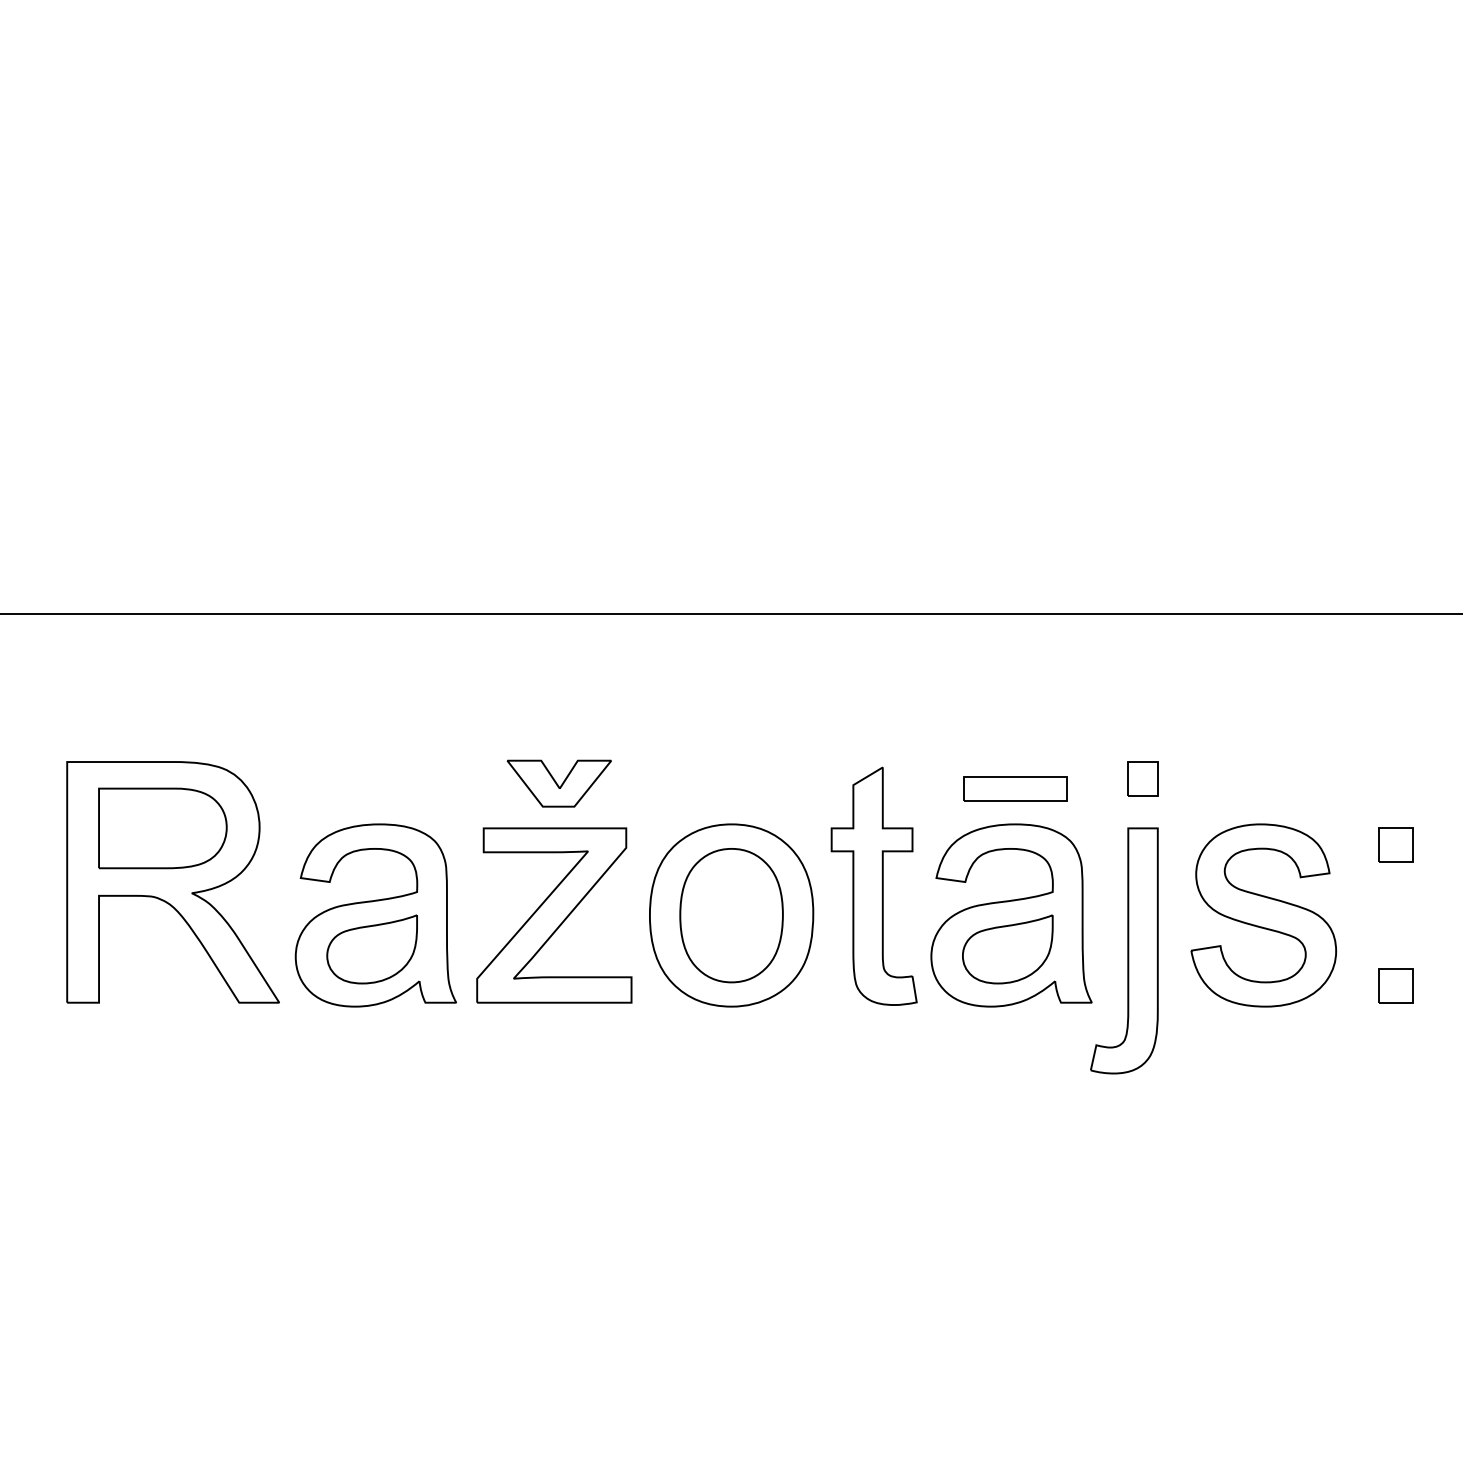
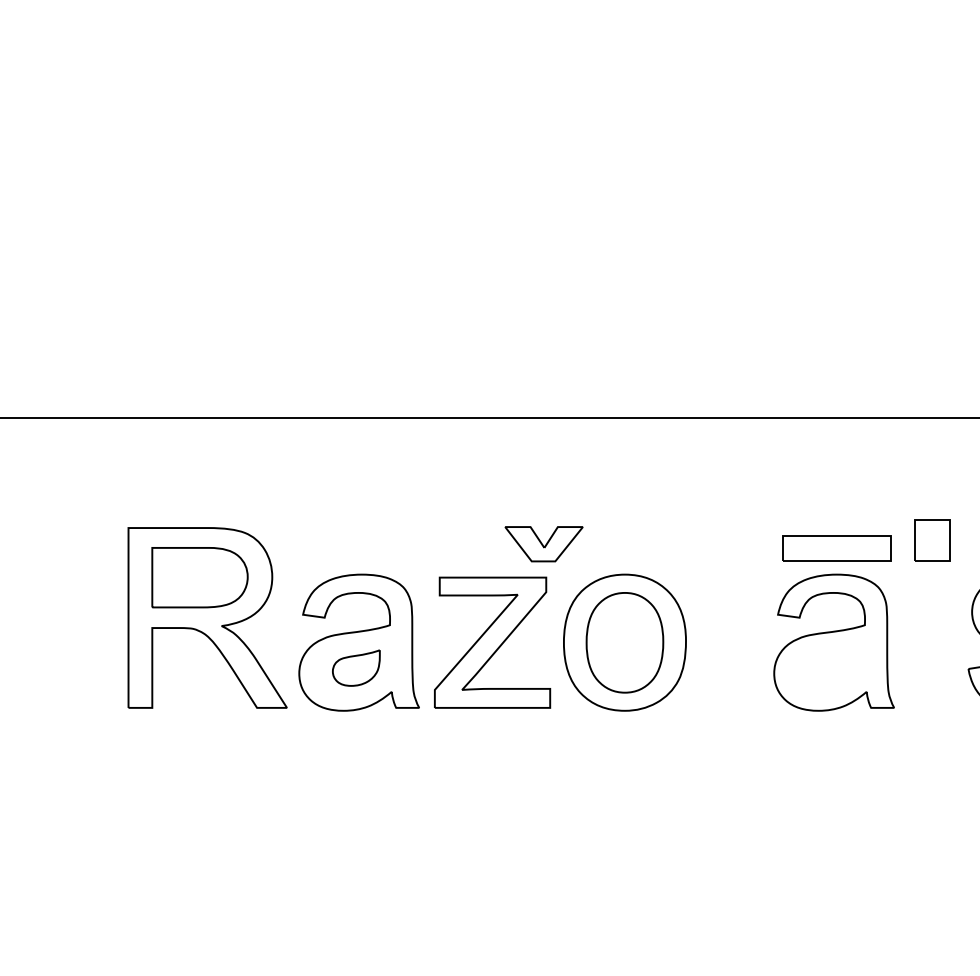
part: (1142, 778) -> (931, 540), size x1.6
part: (558, 783) -> (543, 544), moved
part: (1015, 788) -> (837, 547), size x1.4
part: (873, 885) -> (730, 620), removed
part: (371, 949) -> (355, 668), size x0.7
part: (1007, 949) -> (831, 668), removed
part: (1124, 950) -> (918, 668), removed

